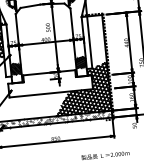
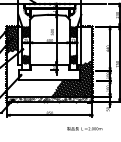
hatch: (77, 25) -> (73, 32), added
hatch: (11, 31) -> (25, 32), added

